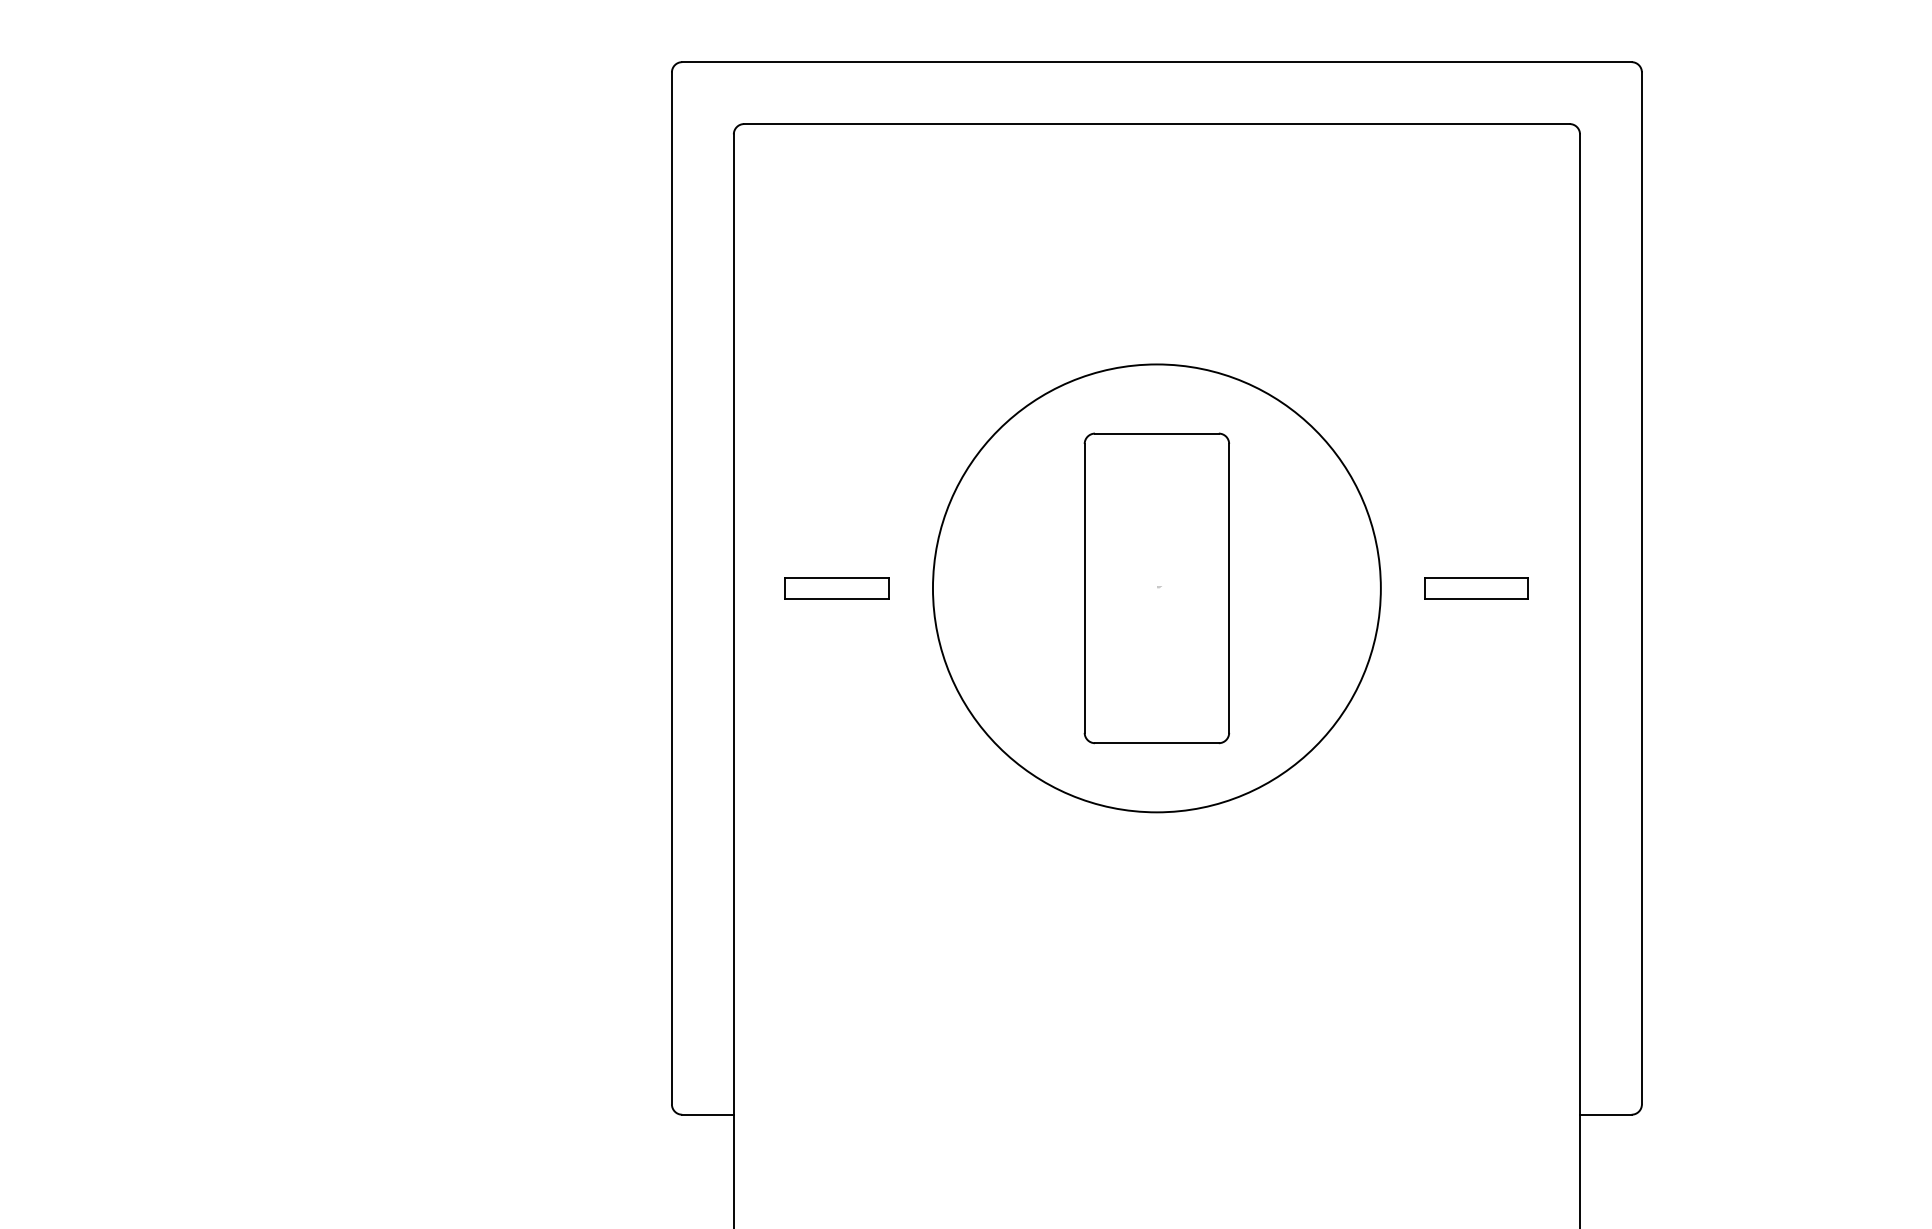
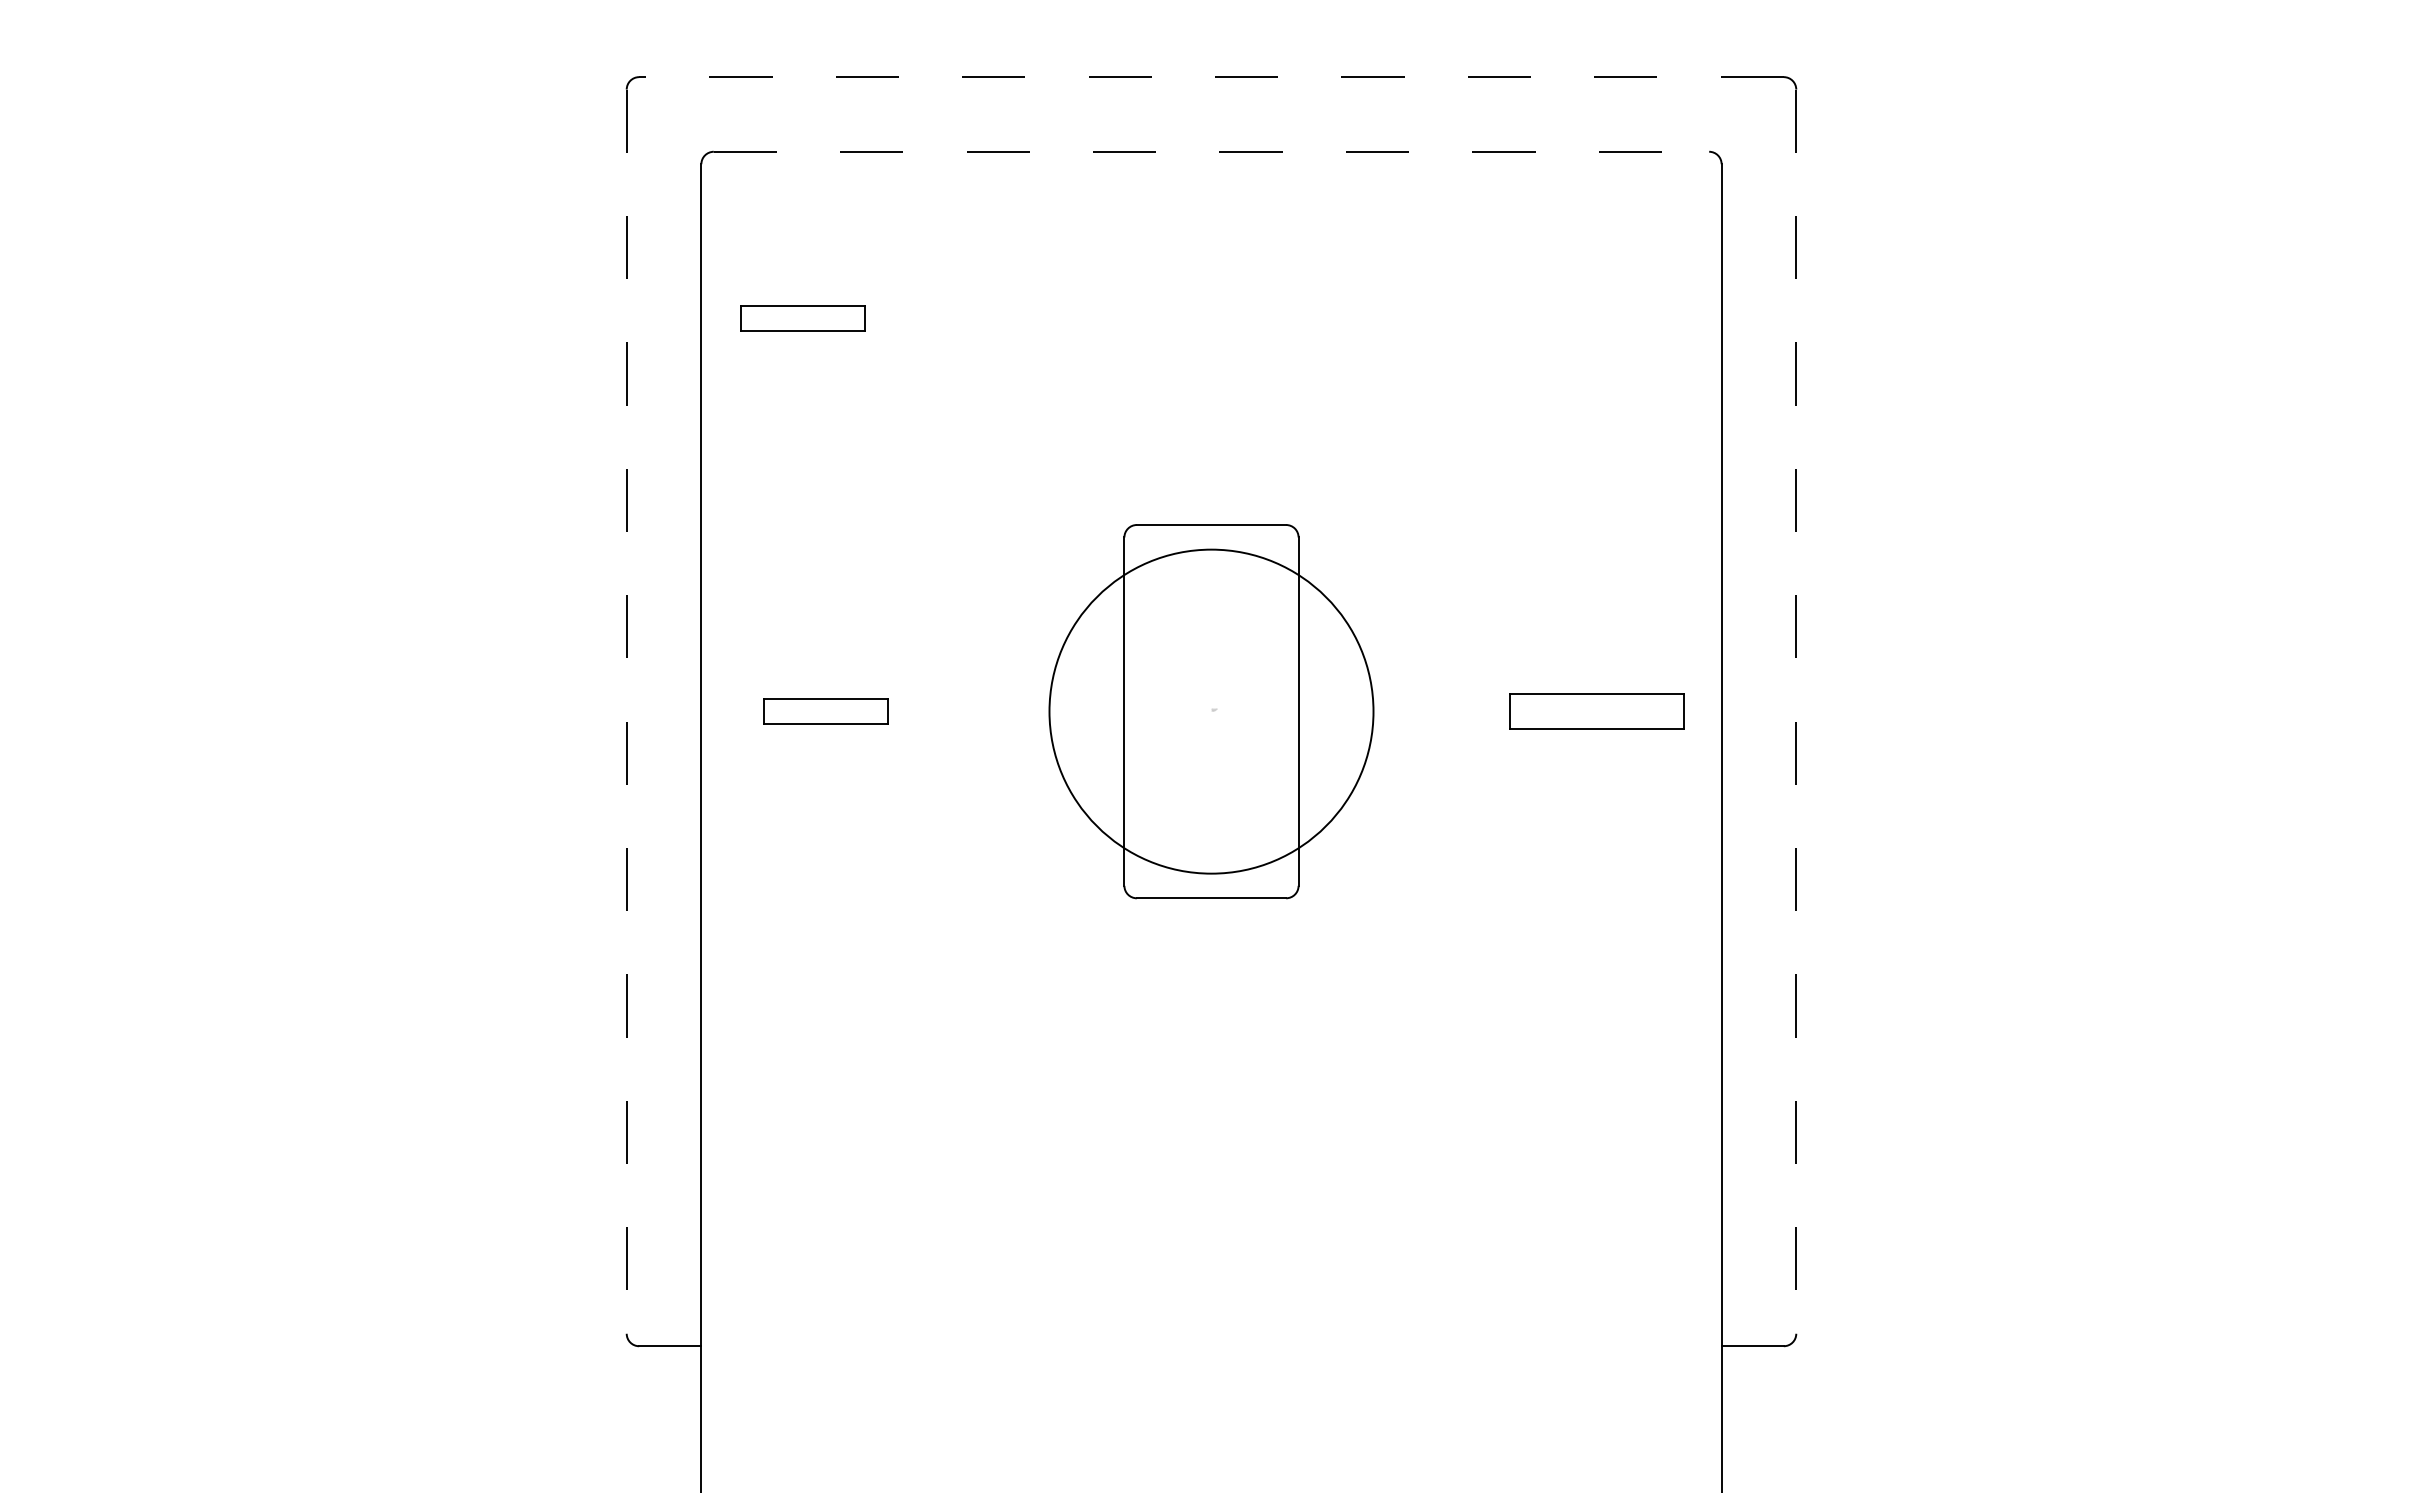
line: (1156, 62) -> (1211, 77), solid -> dashed
line: (1156, 123) -> (1211, 151), solid -> dashed
part: (817, 262) -> (802, 318), added
circle: (1156, 588) -> (1211, 711), size x0.6
part: (1476, 588) -> (1596, 711), size x1.4
line: (671, 589) -> (626, 712), solid -> dashed
line: (1642, 589) -> (1796, 712), solid -> dashed

